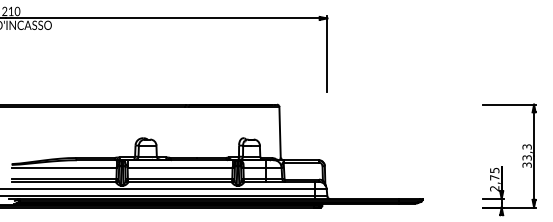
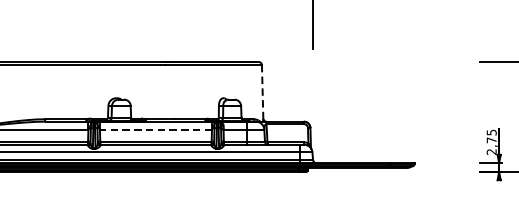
line: (280, 132) -> (263, 92), solid -> dashed
line: (179, 167) -> (155, 129), solid -> dashed

